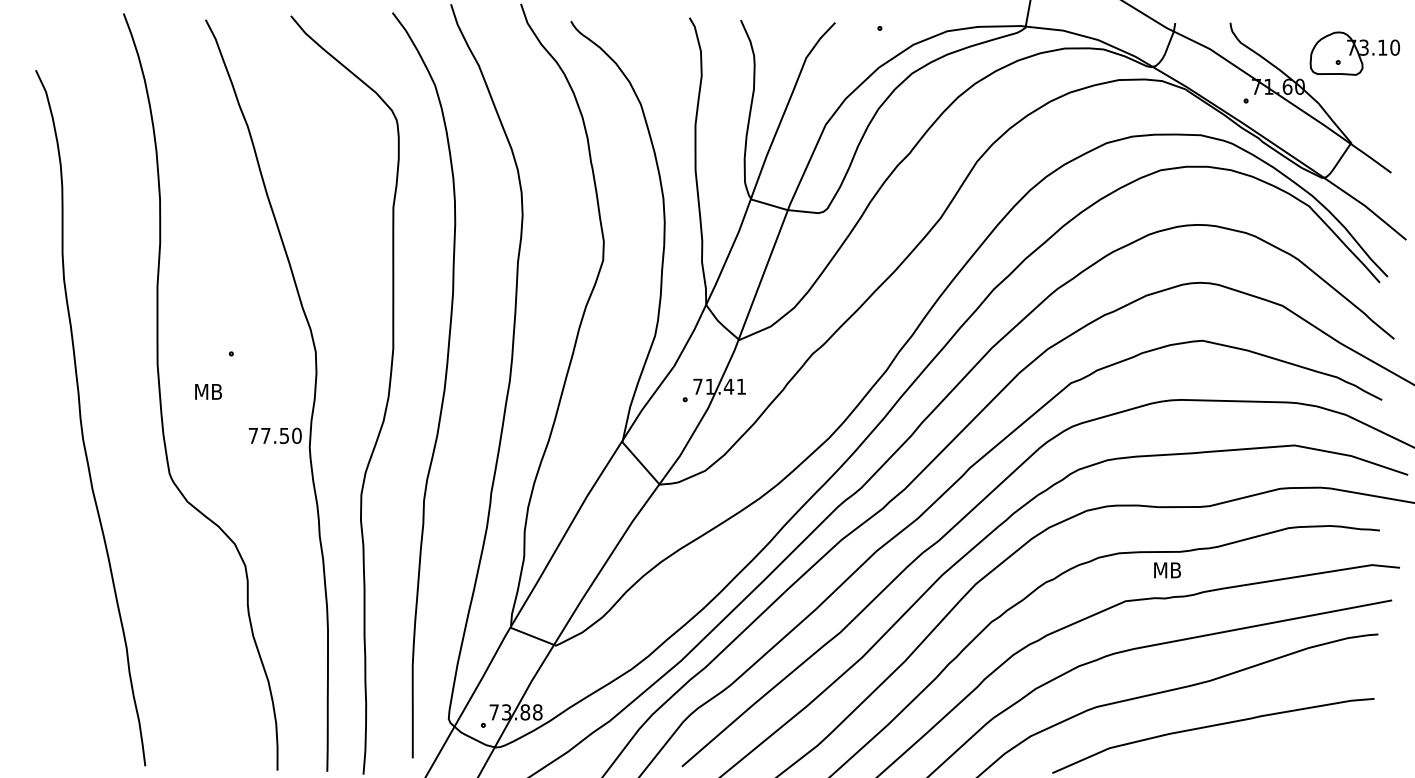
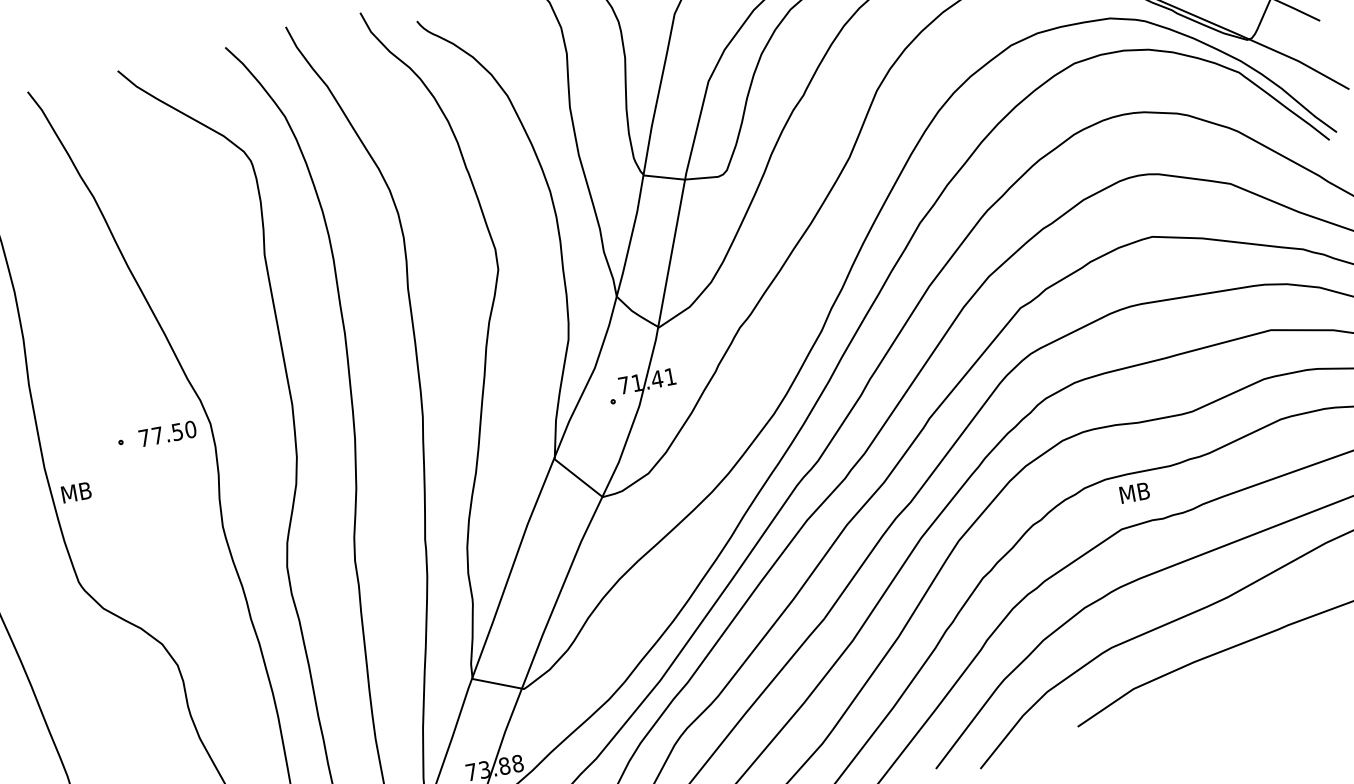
text: (208, 391) -> (76, 492), moved
text: (274, 435) -> (166, 433), moved
text: (1167, 570) -> (1134, 493), moved

